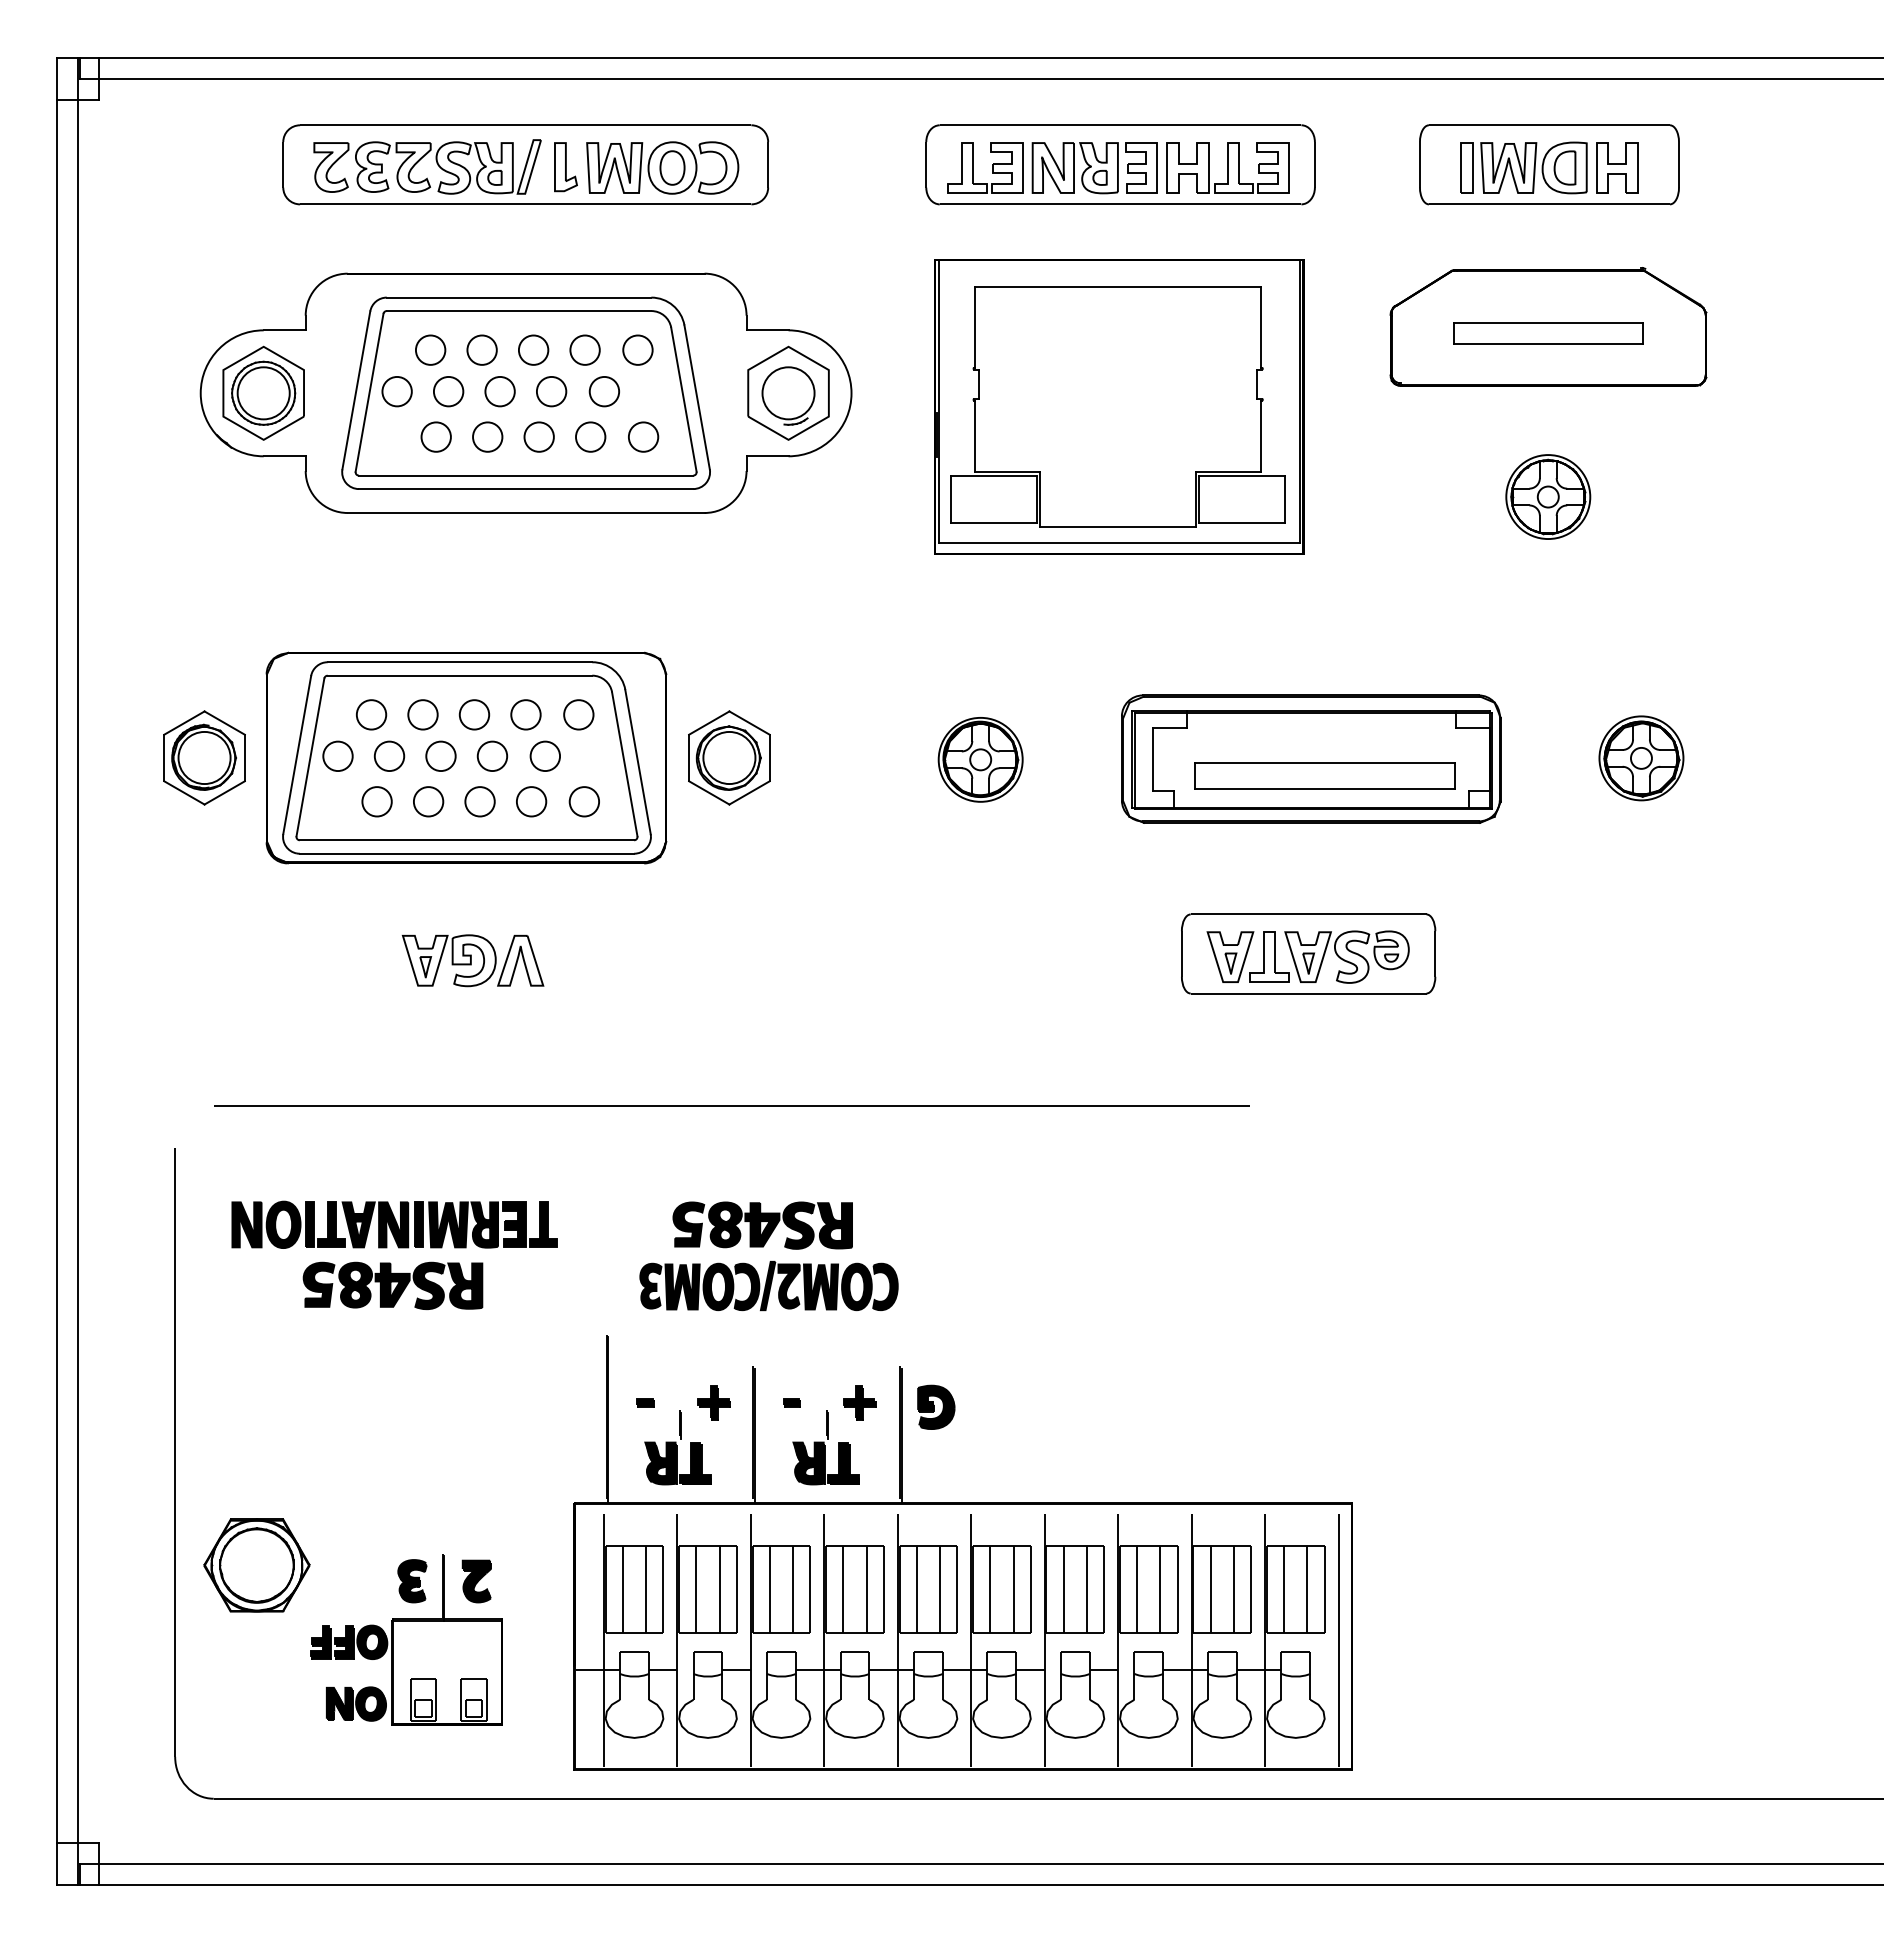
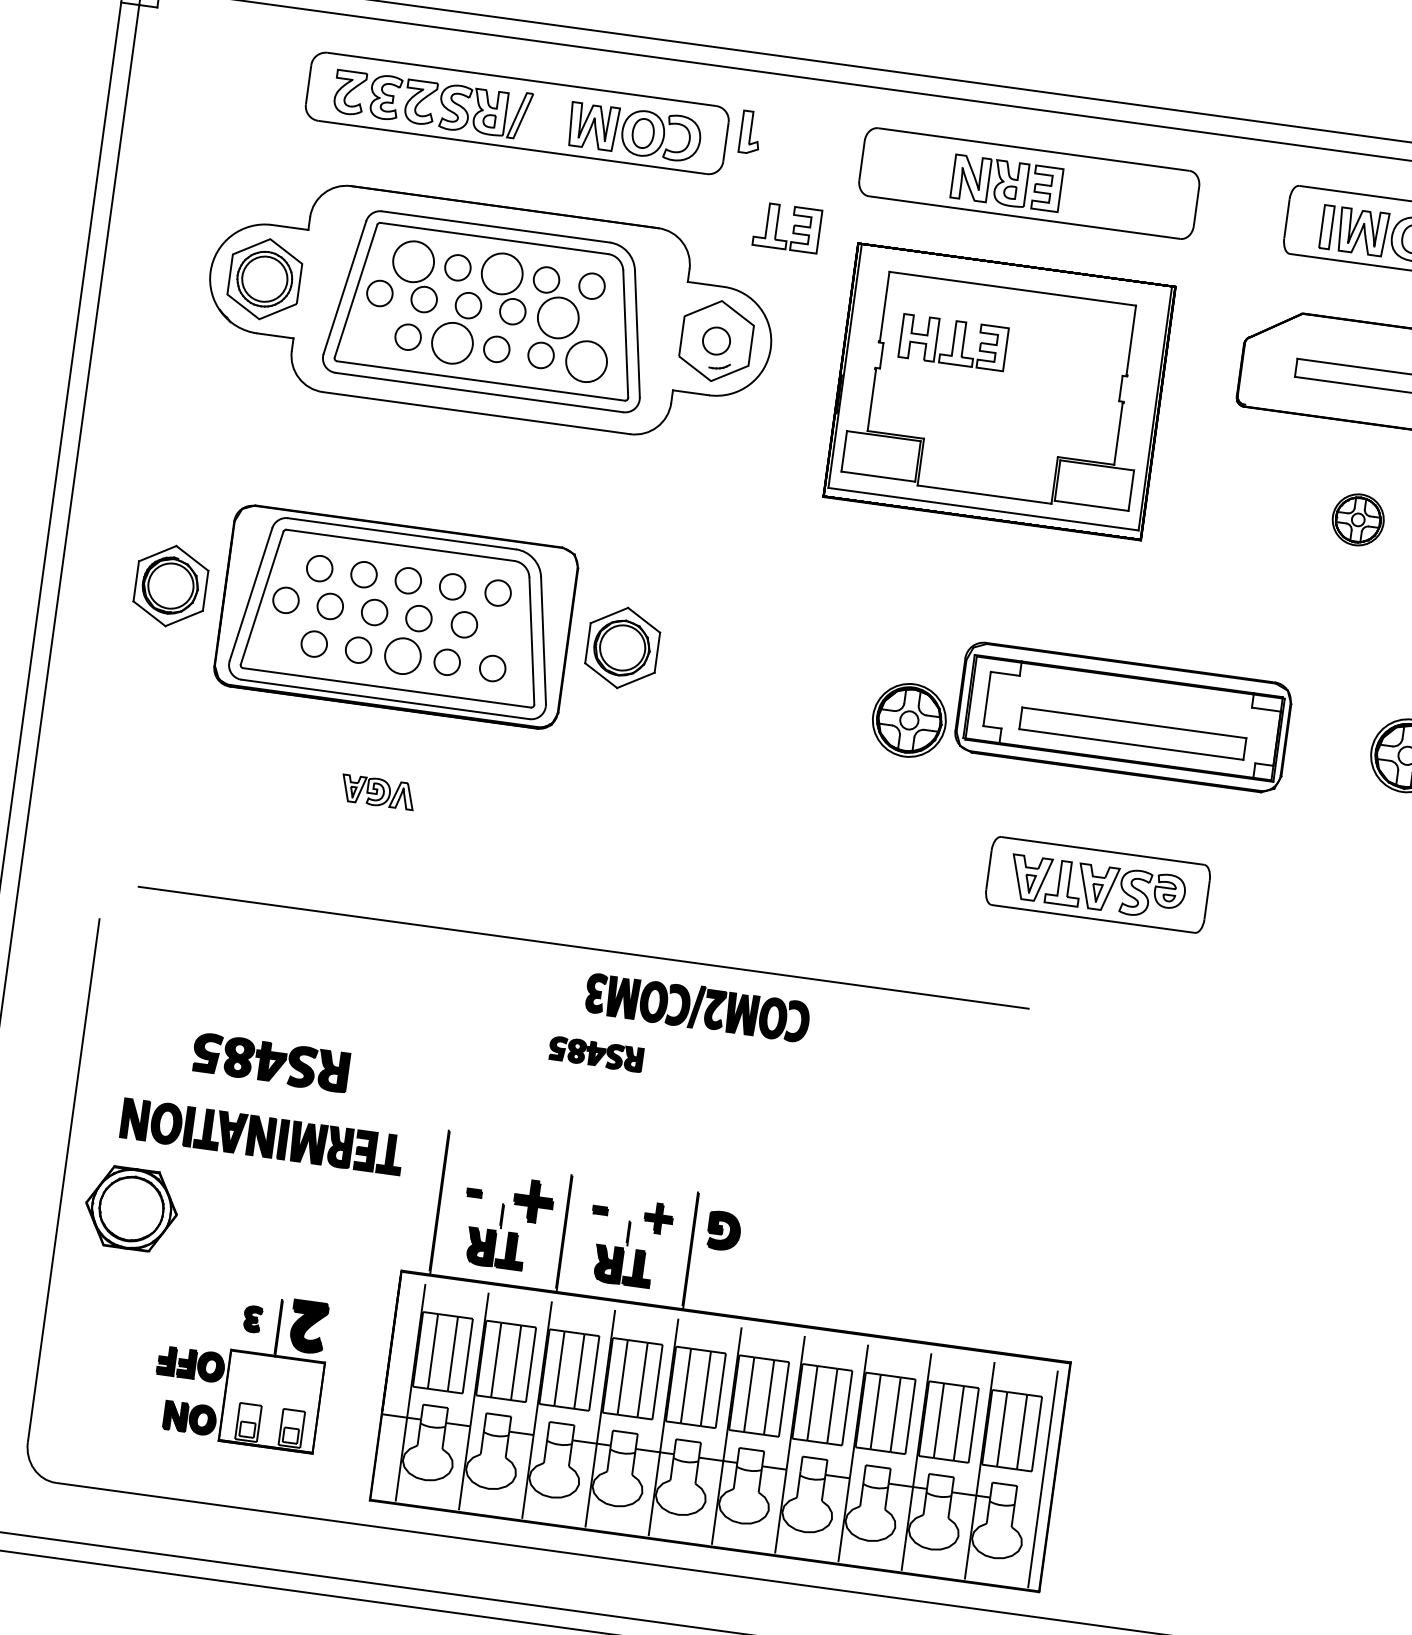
part: (565, 167) -> (750, 132), moved
part: (992, 167) -> (793, 228), moved
part: (1227, 167) -> (953, 342), moved
circle: (430, 349) -> (413, 261), size x1.6
circle: (533, 349) -> (502, 273), size x1.6
circle: (604, 391) -> (558, 317), size x1.6
circle: (788, 393) -> (716, 341), size x0.6
circle: (487, 436) -> (452, 342), size x1.6
circle: (643, 436) -> (586, 361), size x1.6
part: (1548, 496) -> (1358, 519), size x0.7
part: (980, 759) -> (909, 720), moved
part: (479, 801) -> (402, 655), size x1.4
part: (472, 960) -> (377, 791), size x0.6
part: (394, 1224) -> (262, 1136), moved
part: (762, 1225) -> (596, 1054), size x0.6
part: (768, 1285) -> (697, 1006), moved
part: (713, 1402) -> (532, 1200), size x1.4
part: (256, 1565) -> (131, 1208), moved
part: (412, 1581) -> (252, 1319), size x0.7
part: (476, 1581) -> (307, 1326), size x1.4

